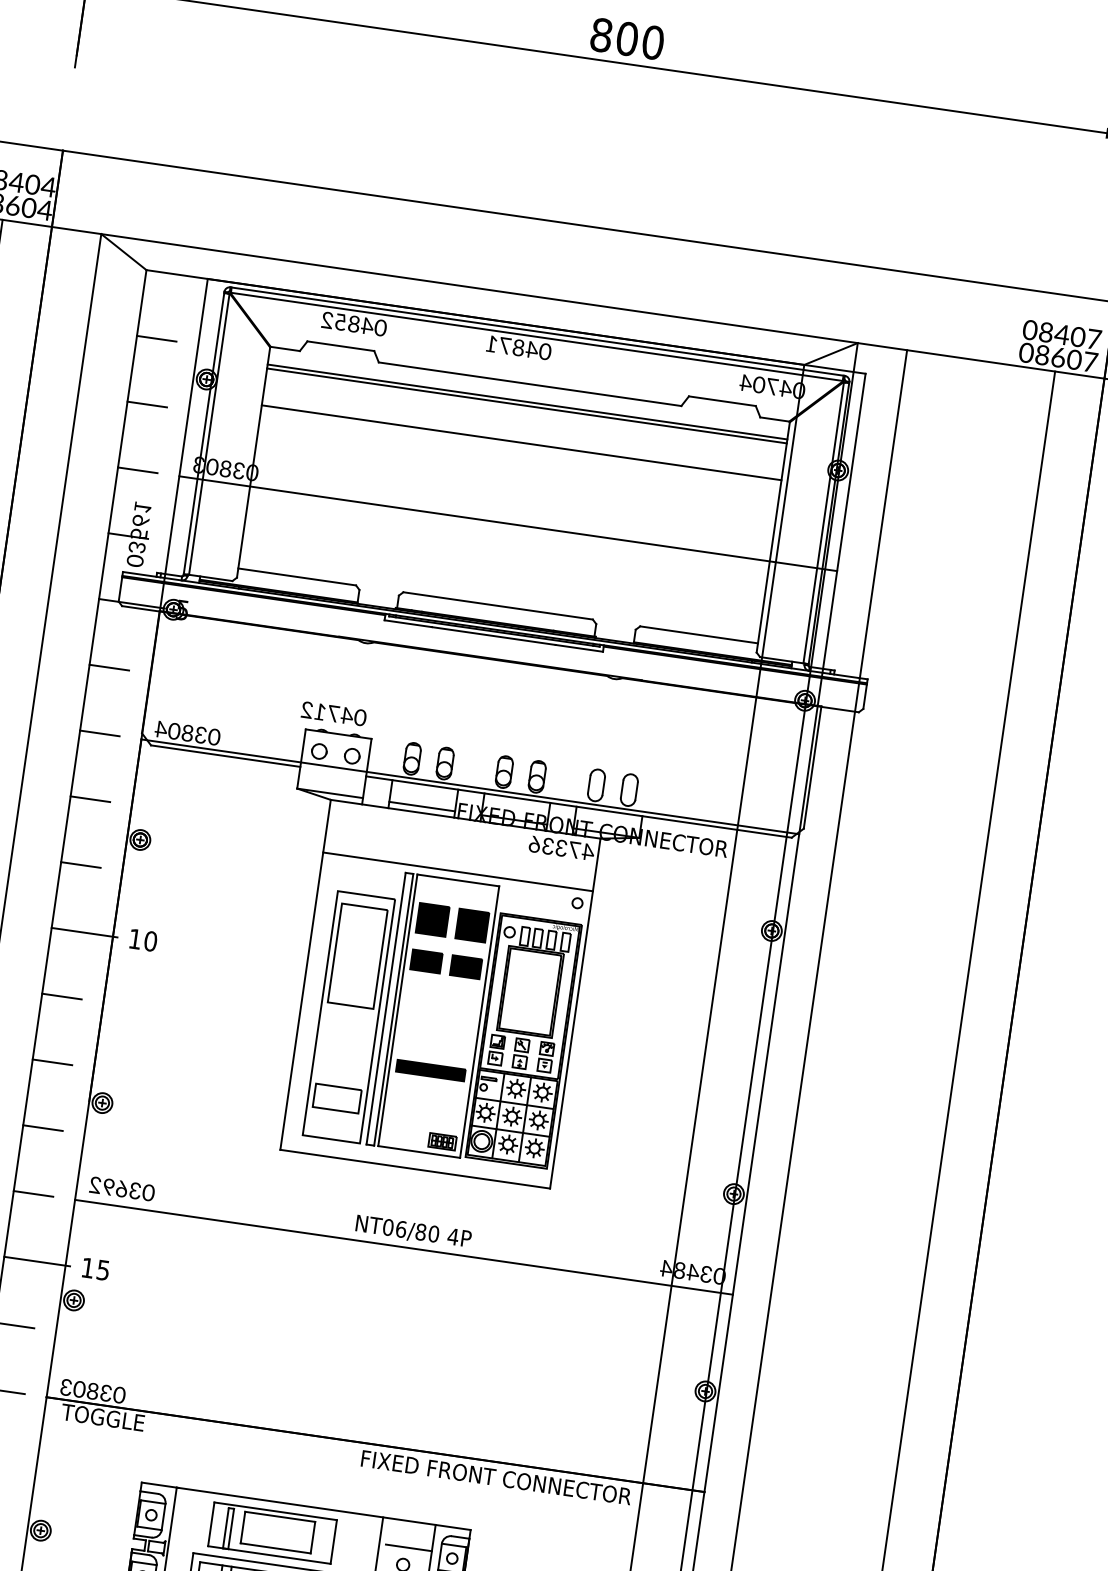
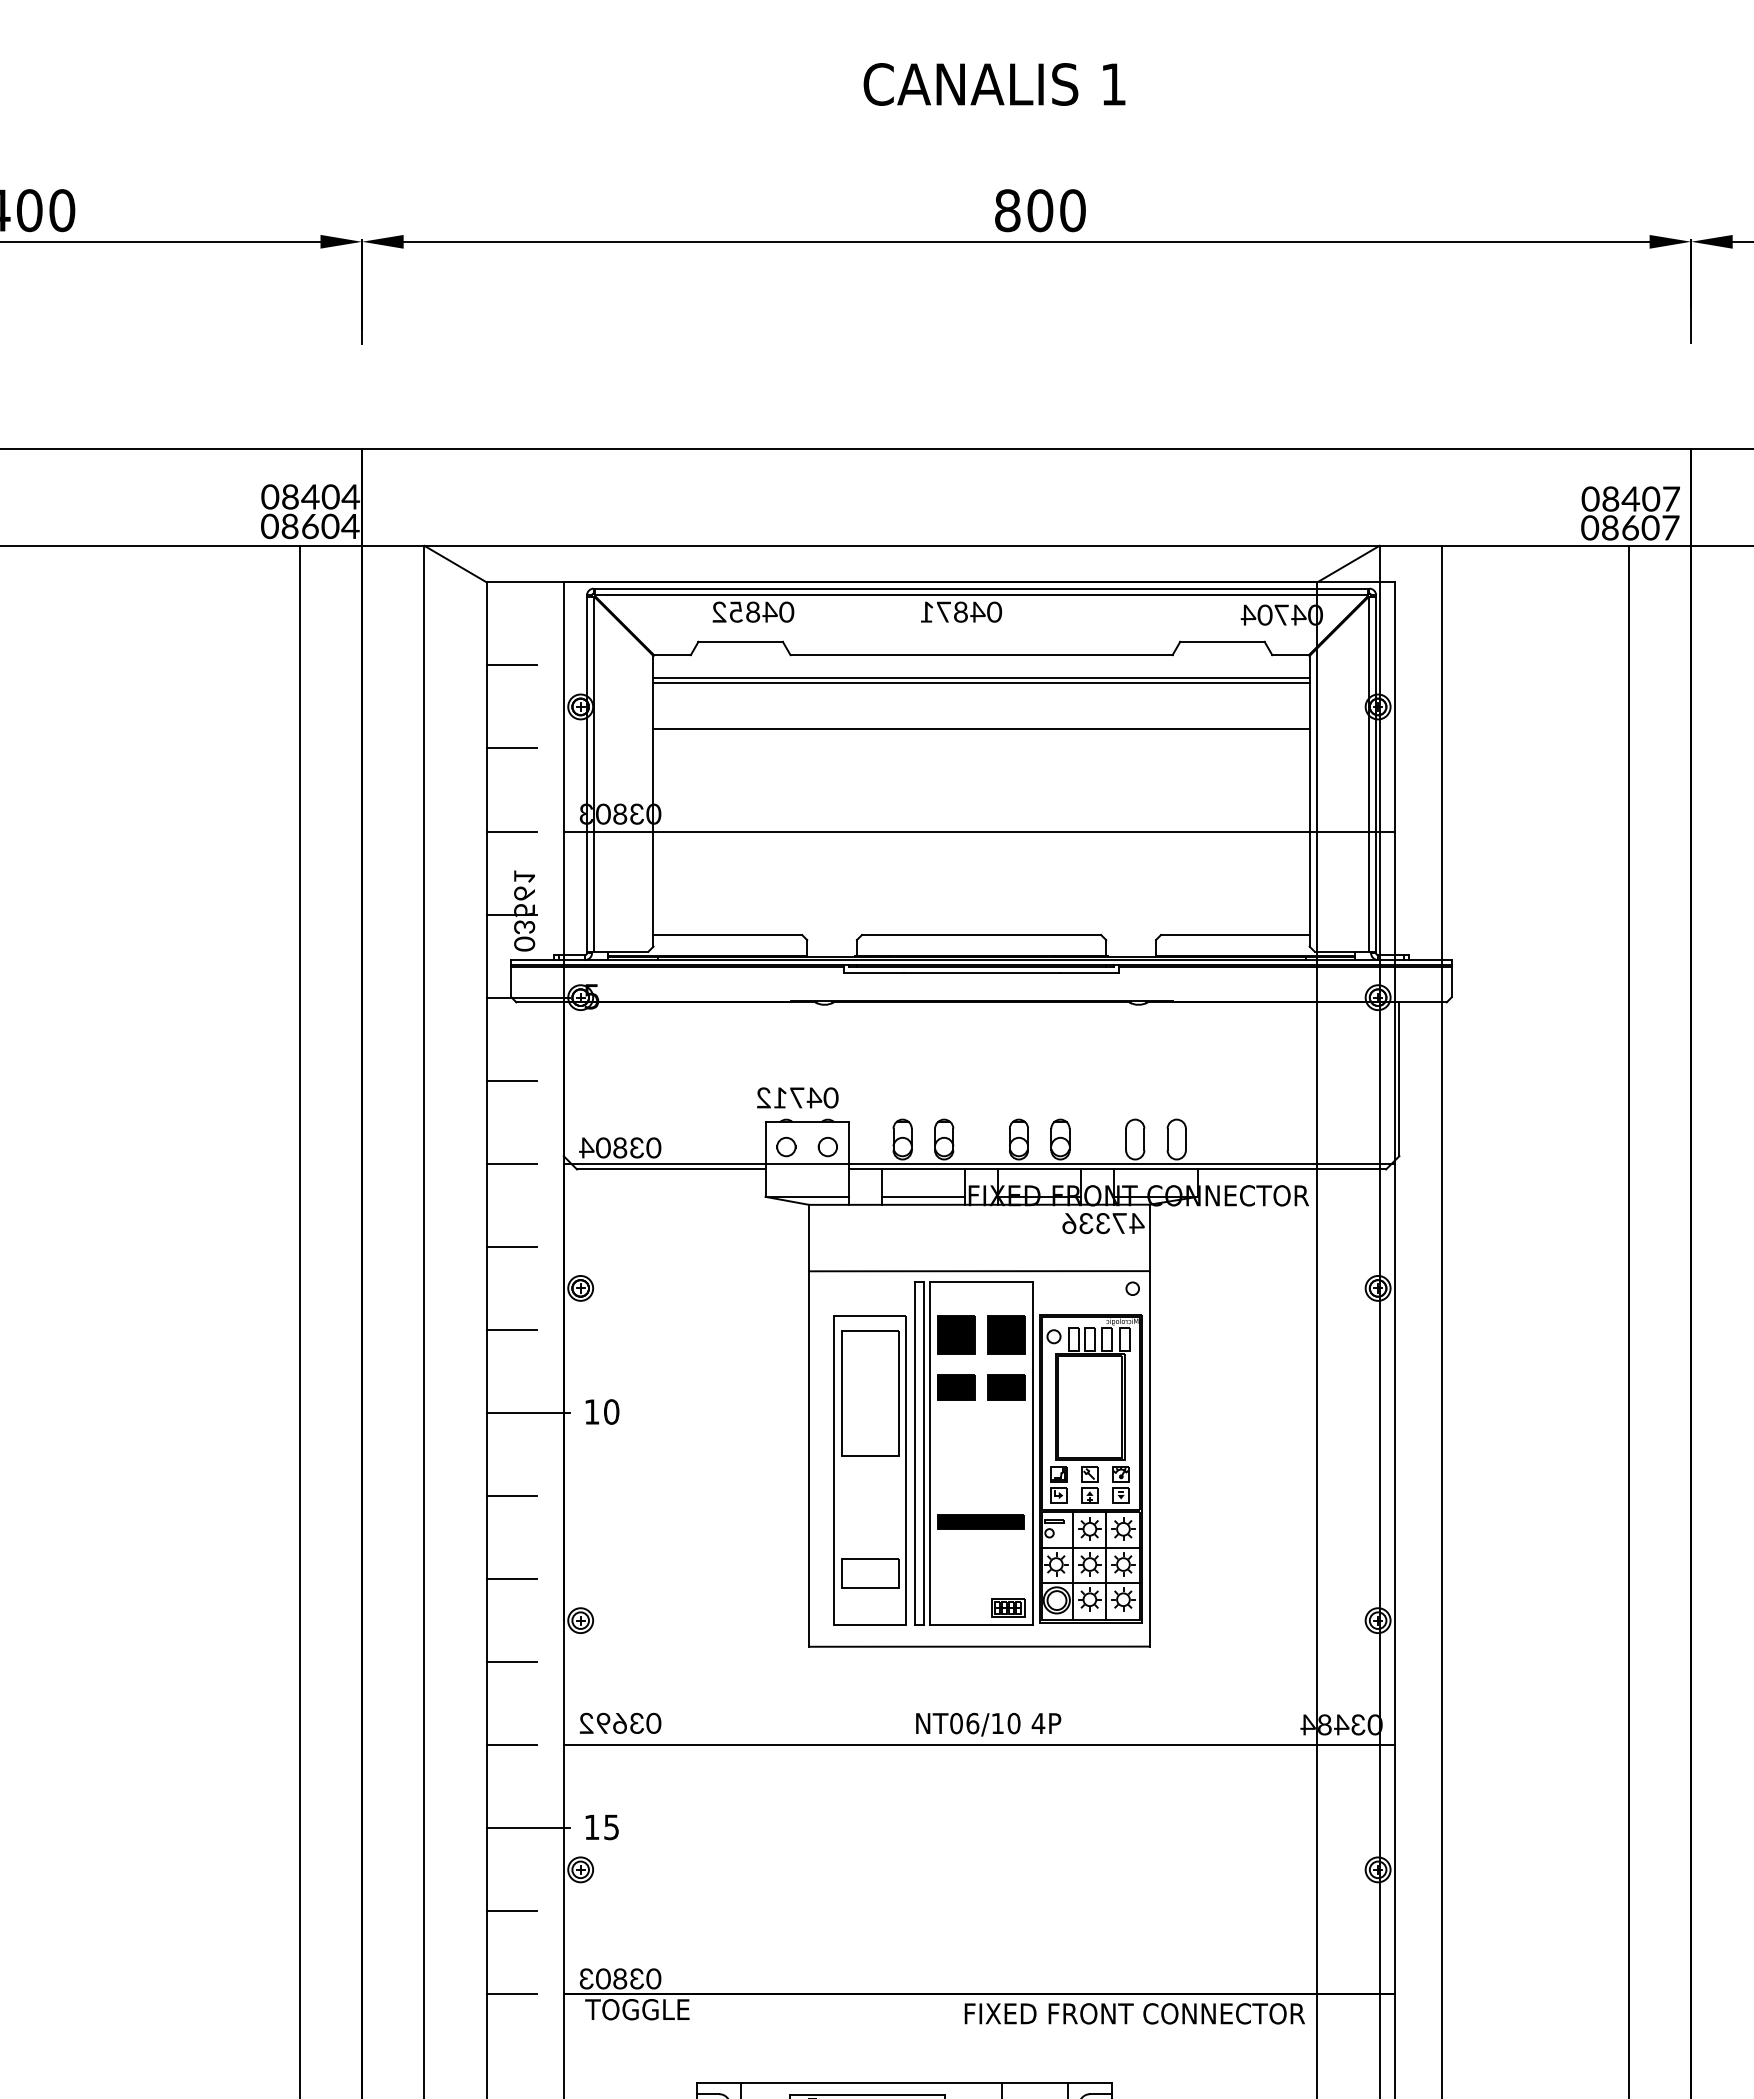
text: (420, 1232) -> (997, 1723), NT06/80 -> NT06/10

